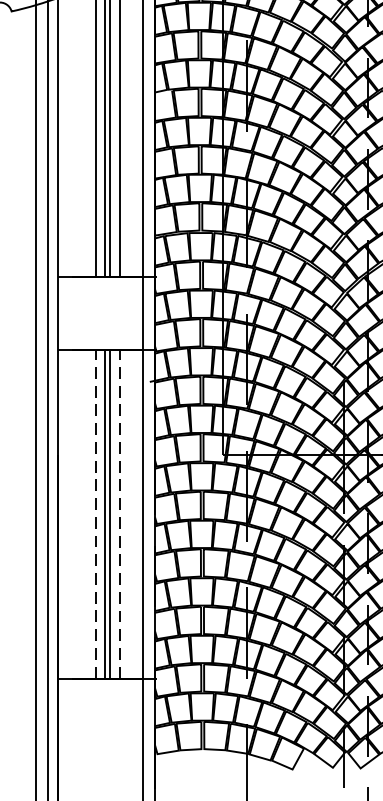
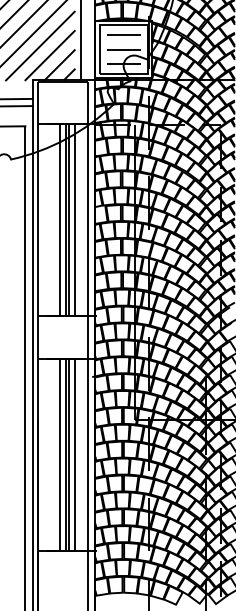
line: (95, 513) -> (60, 454), dashed -> solid
line: (119, 513) -> (74, 454), dashed -> solid

